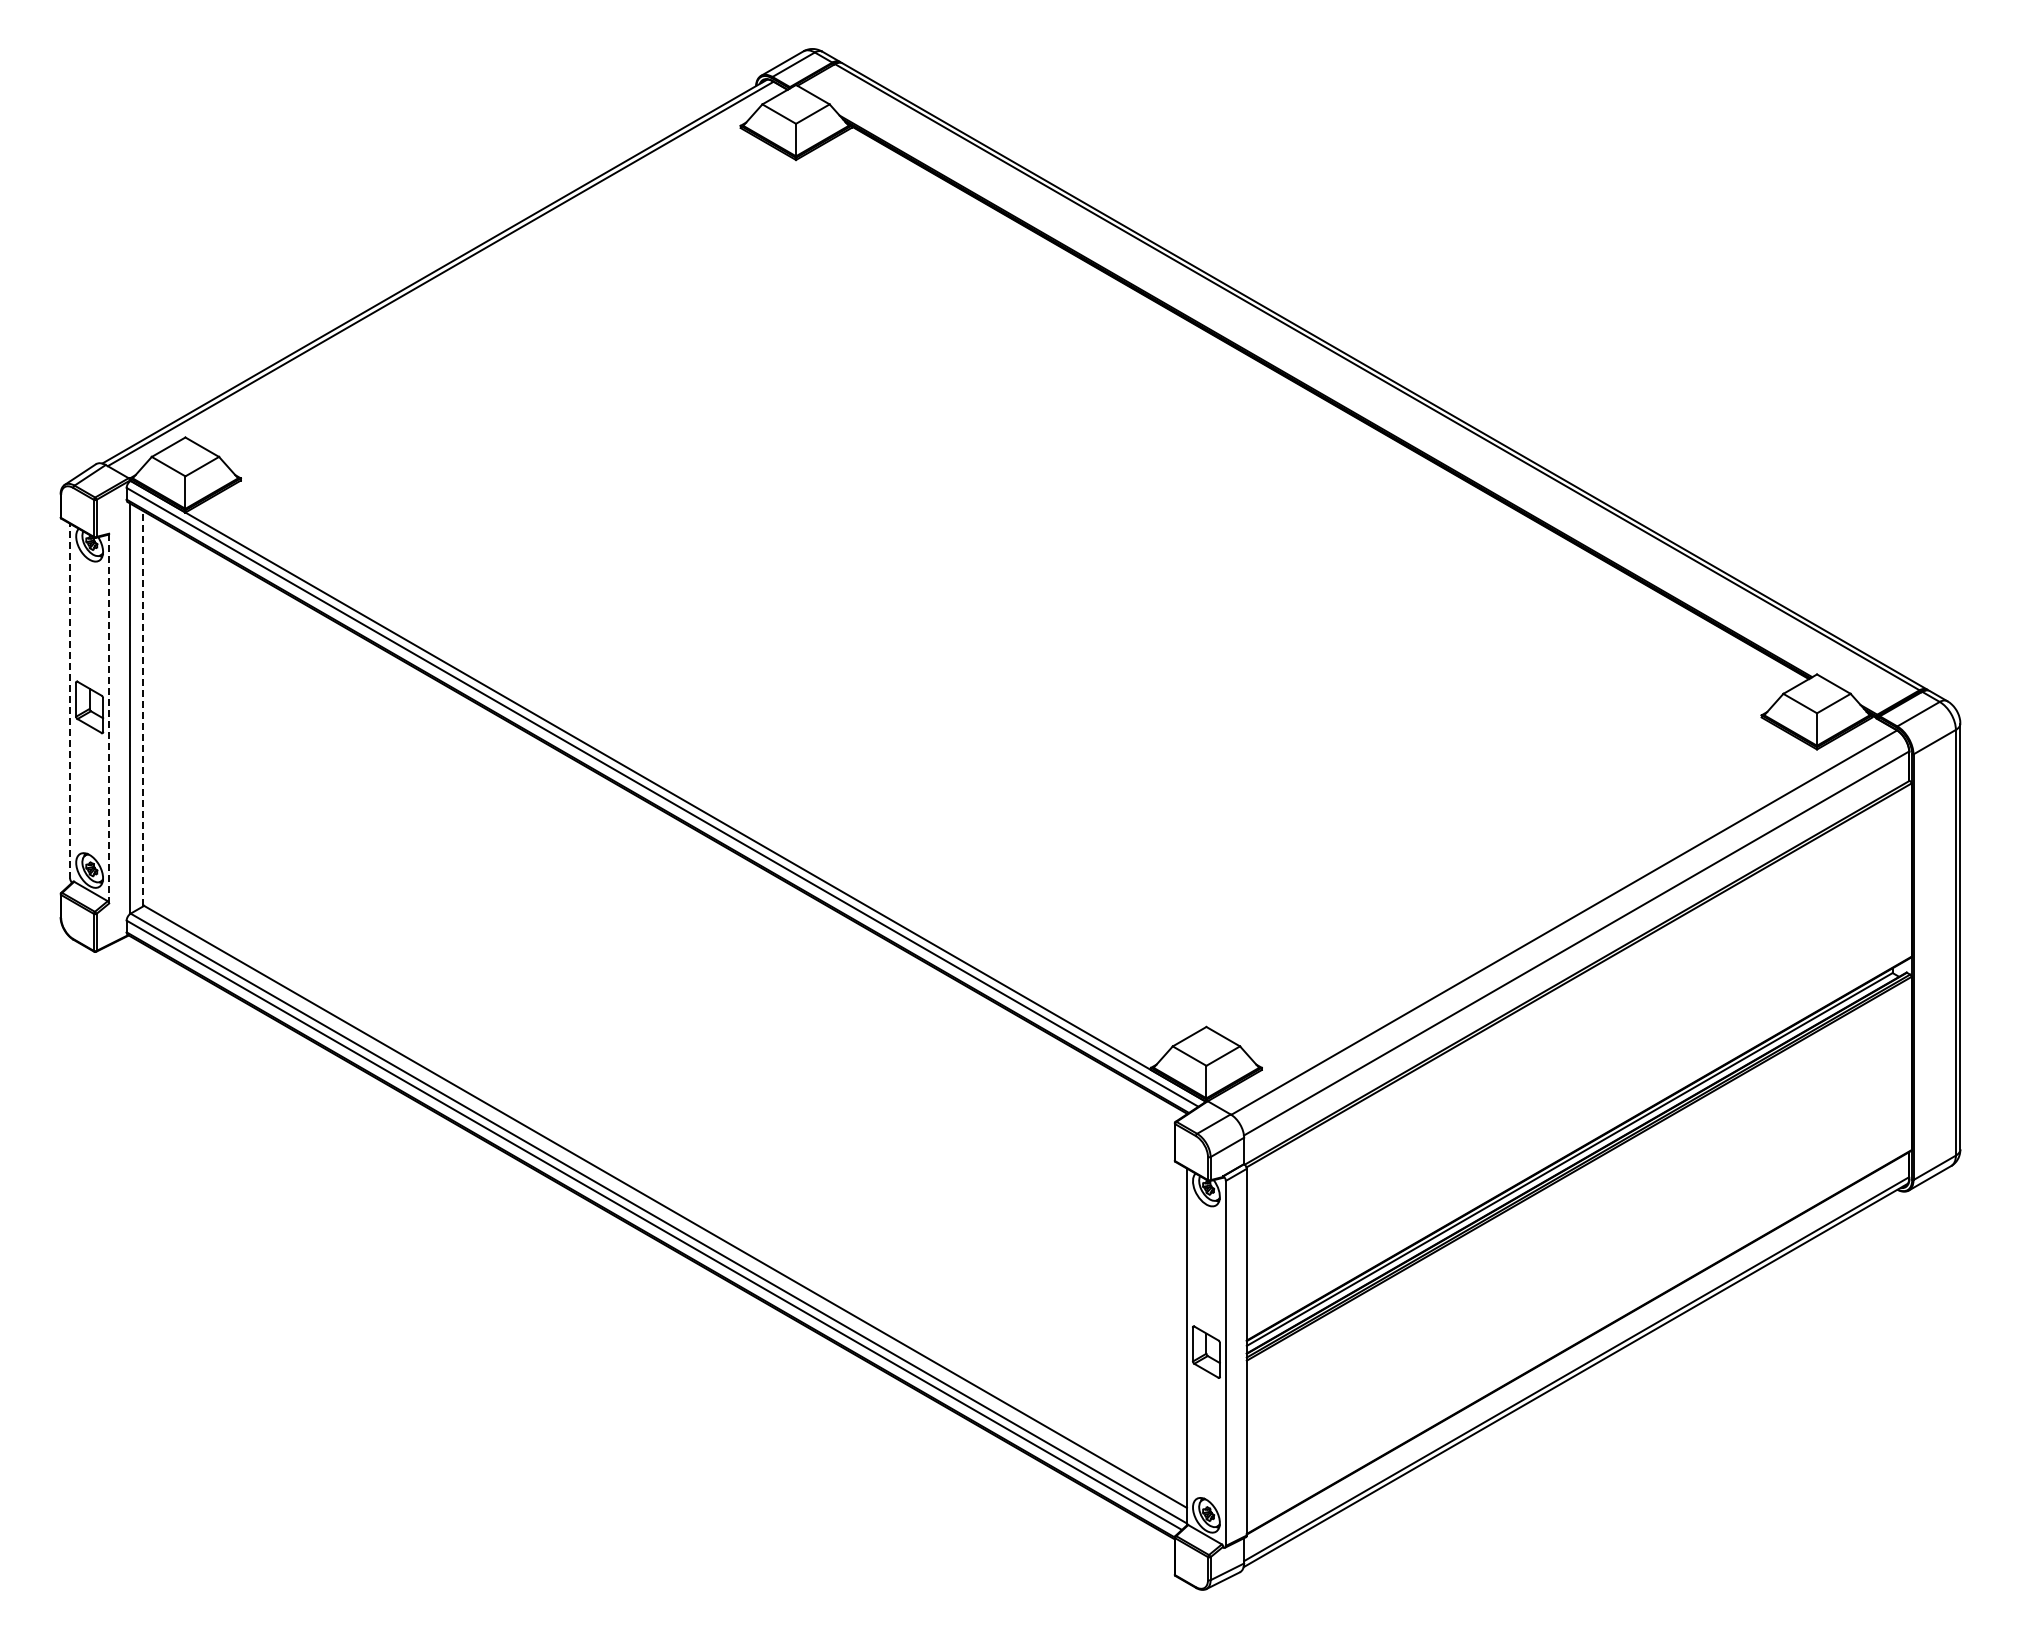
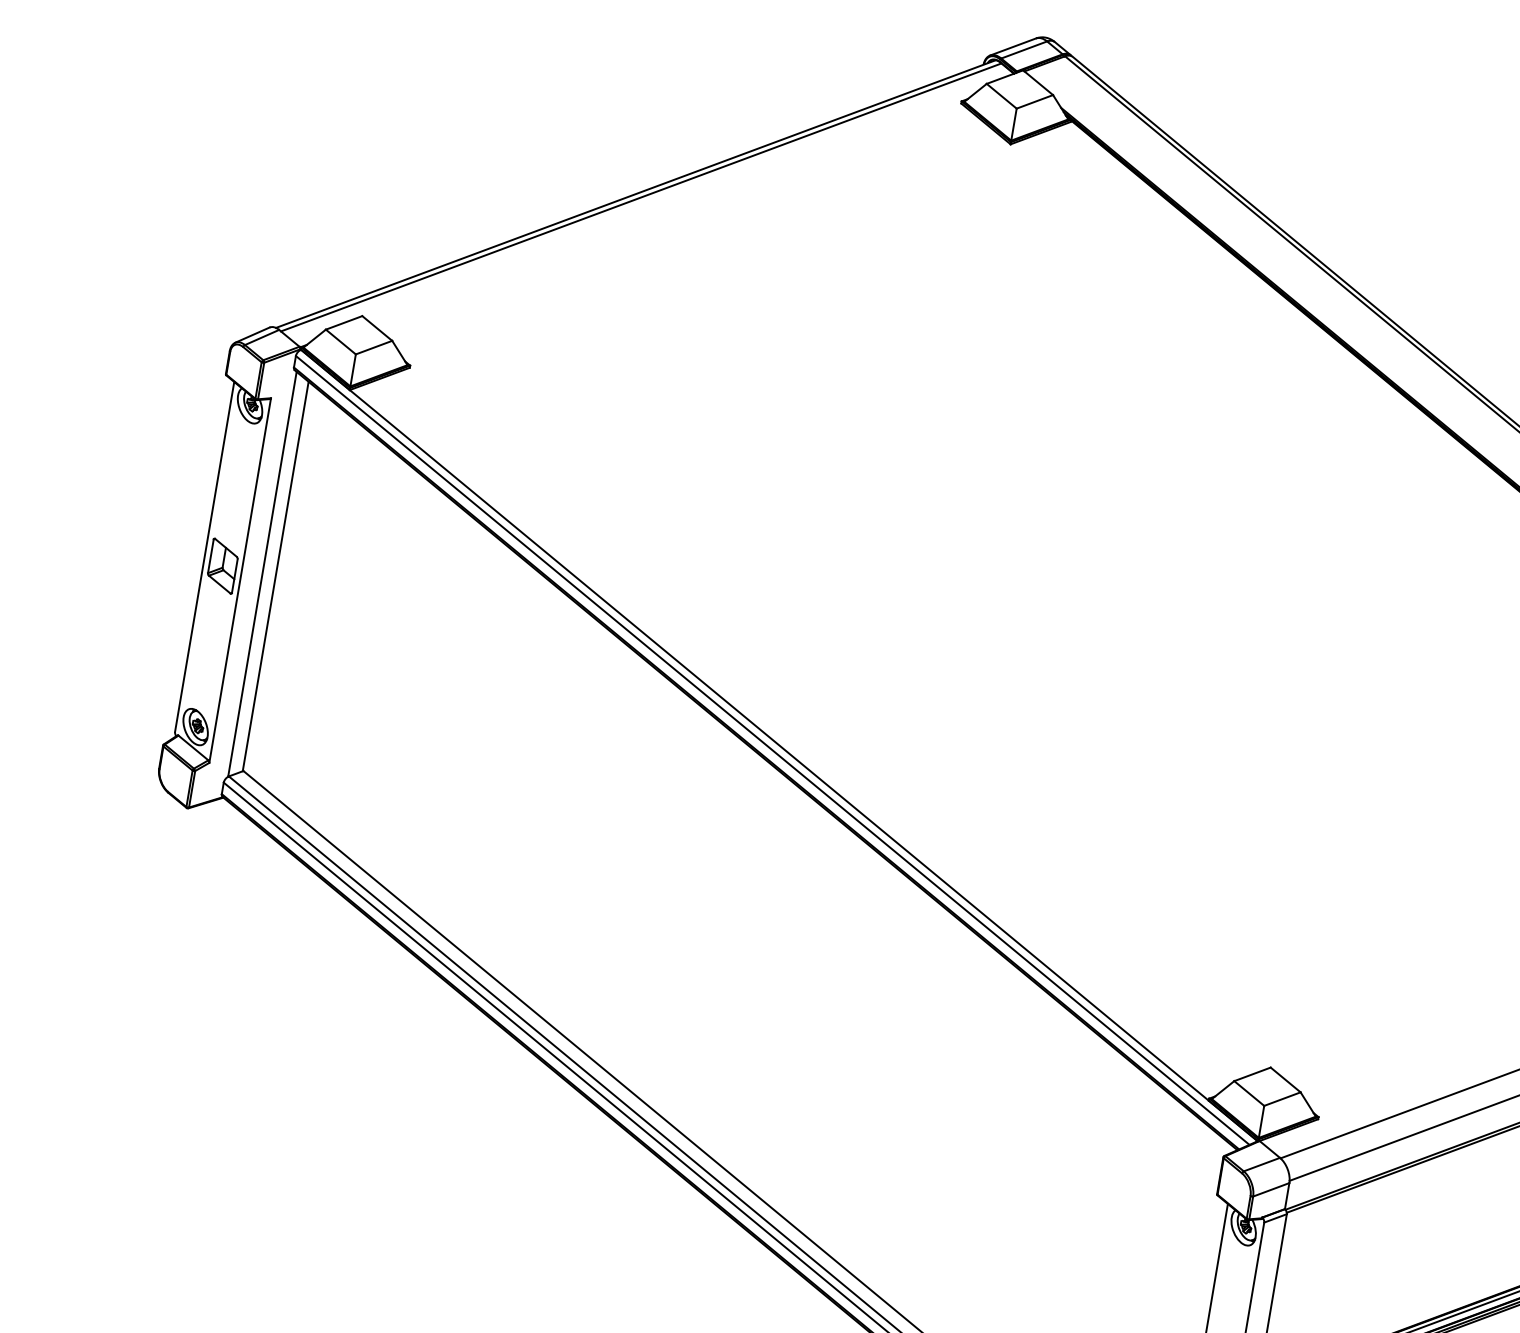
line: (70, 700) -> (205, 556), dashed -> solid
line: (143, 708) -> (275, 576), dashed -> solid
line: (109, 718) -> (240, 580), dashed -> solid

